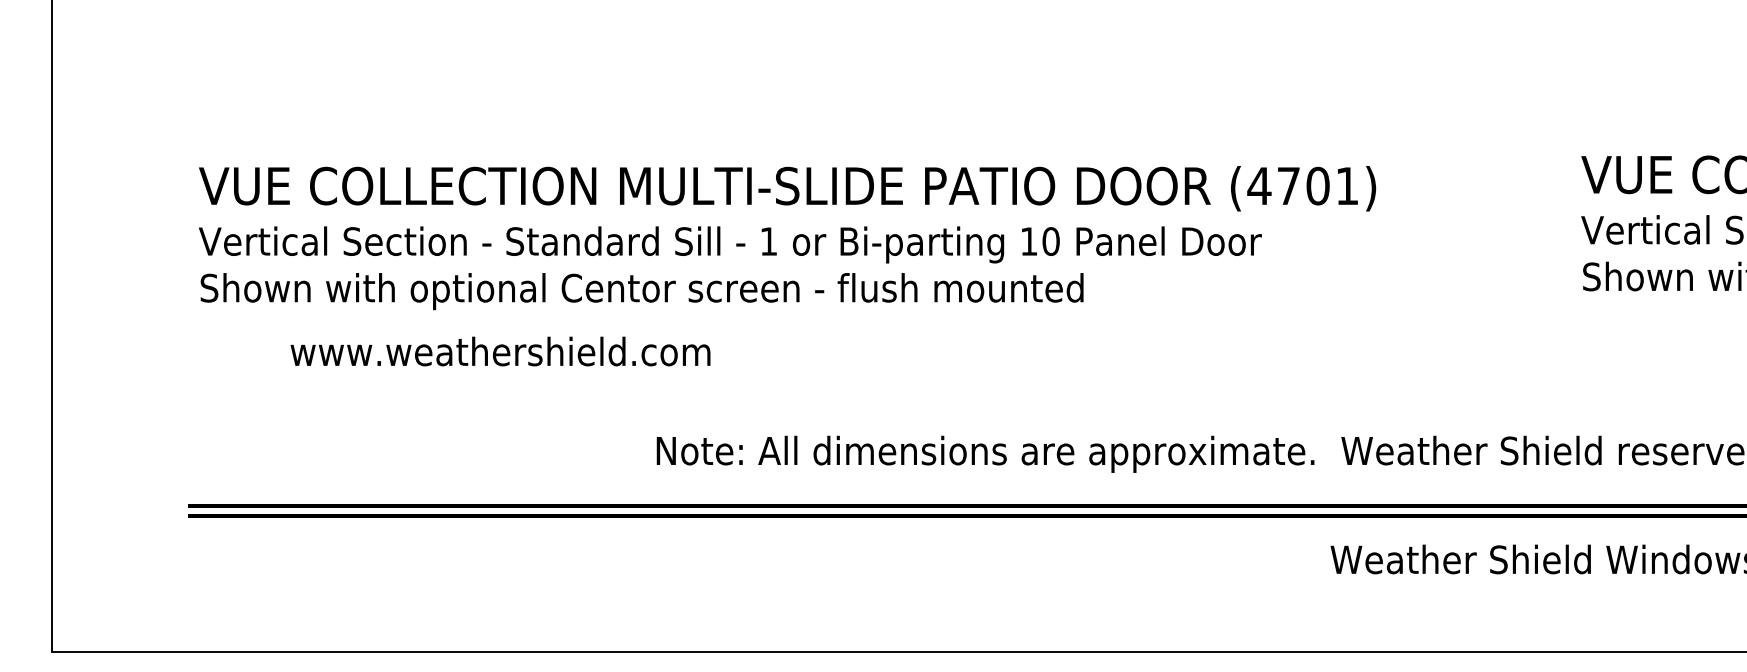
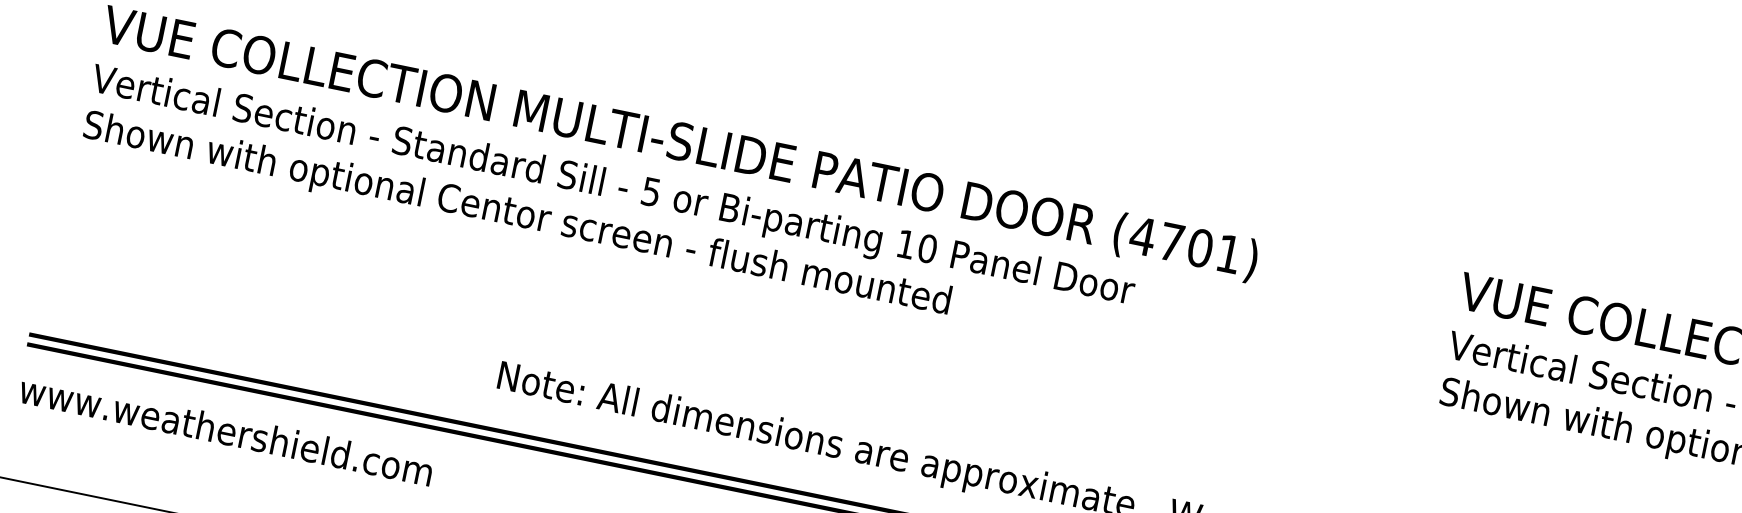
text: (768, 241) -> (650, 191), 1 -> 5
text: (500, 351) -> (226, 430), moved

